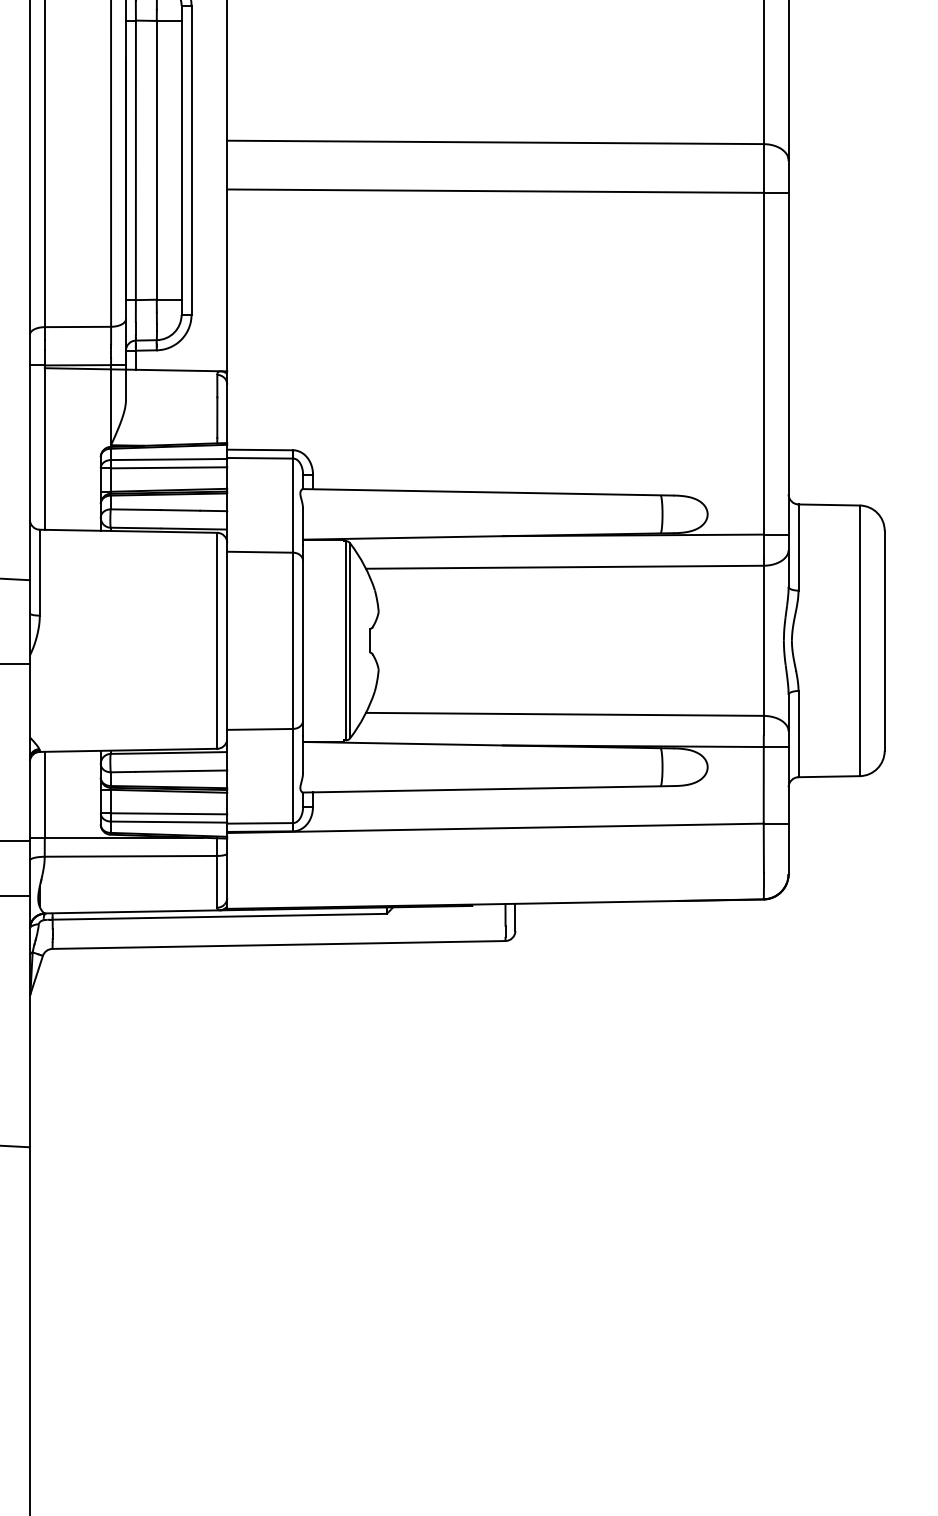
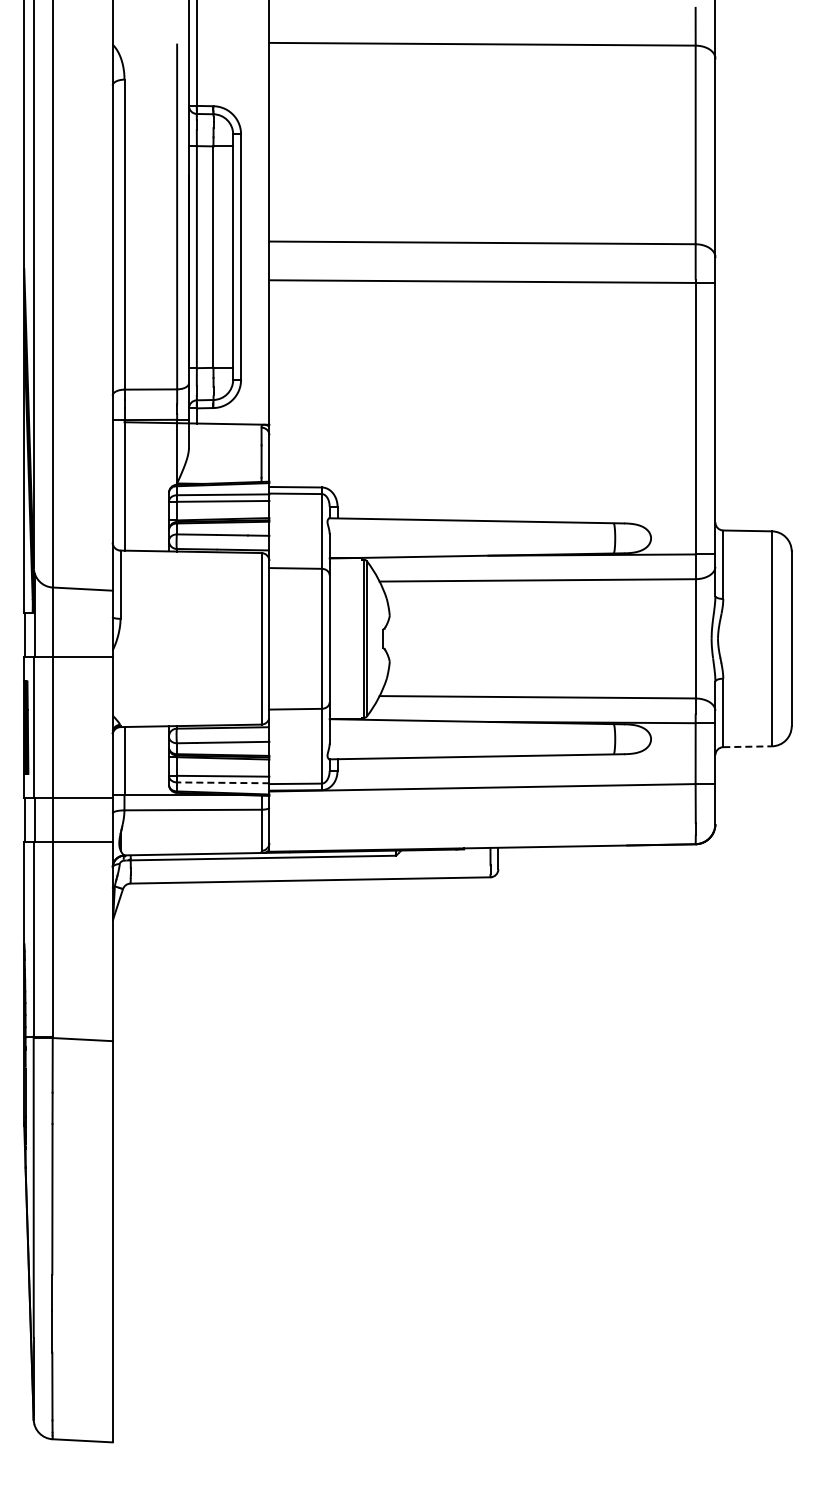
line: (830, 776) -> (748, 746), solid -> dashed
line: (168, 821) -> (222, 782), solid -> dashed

